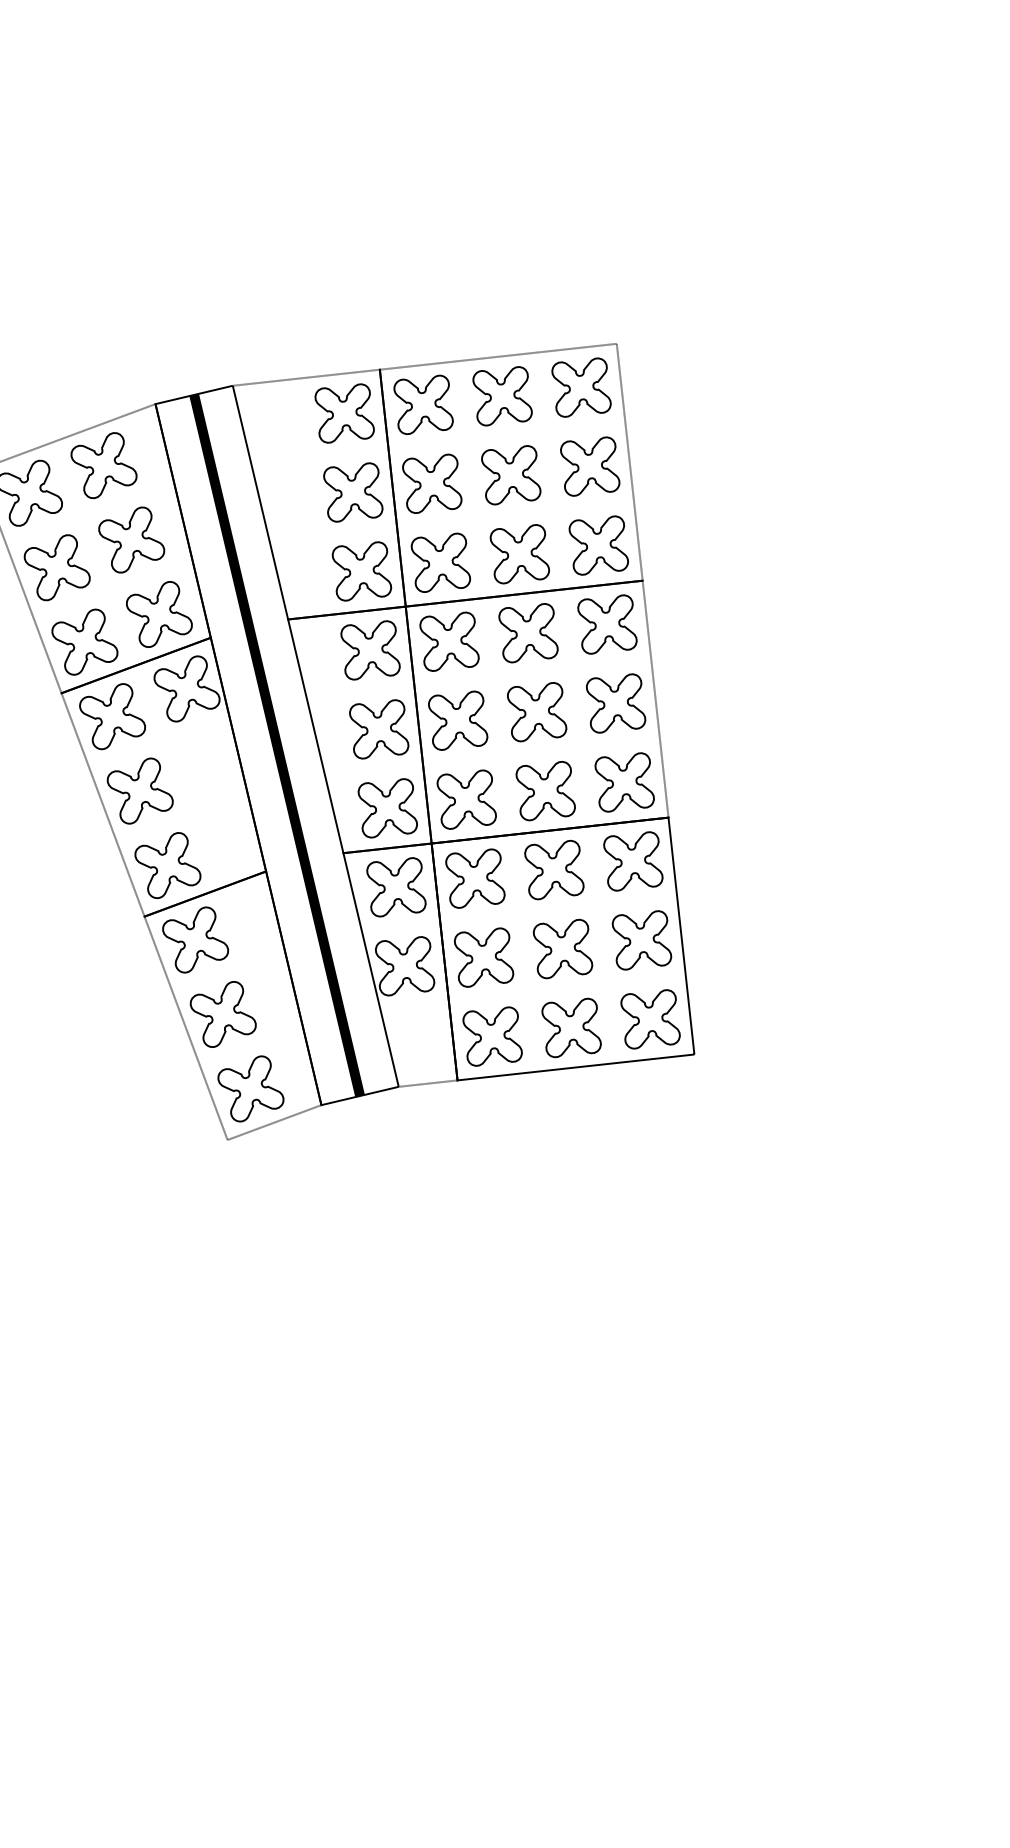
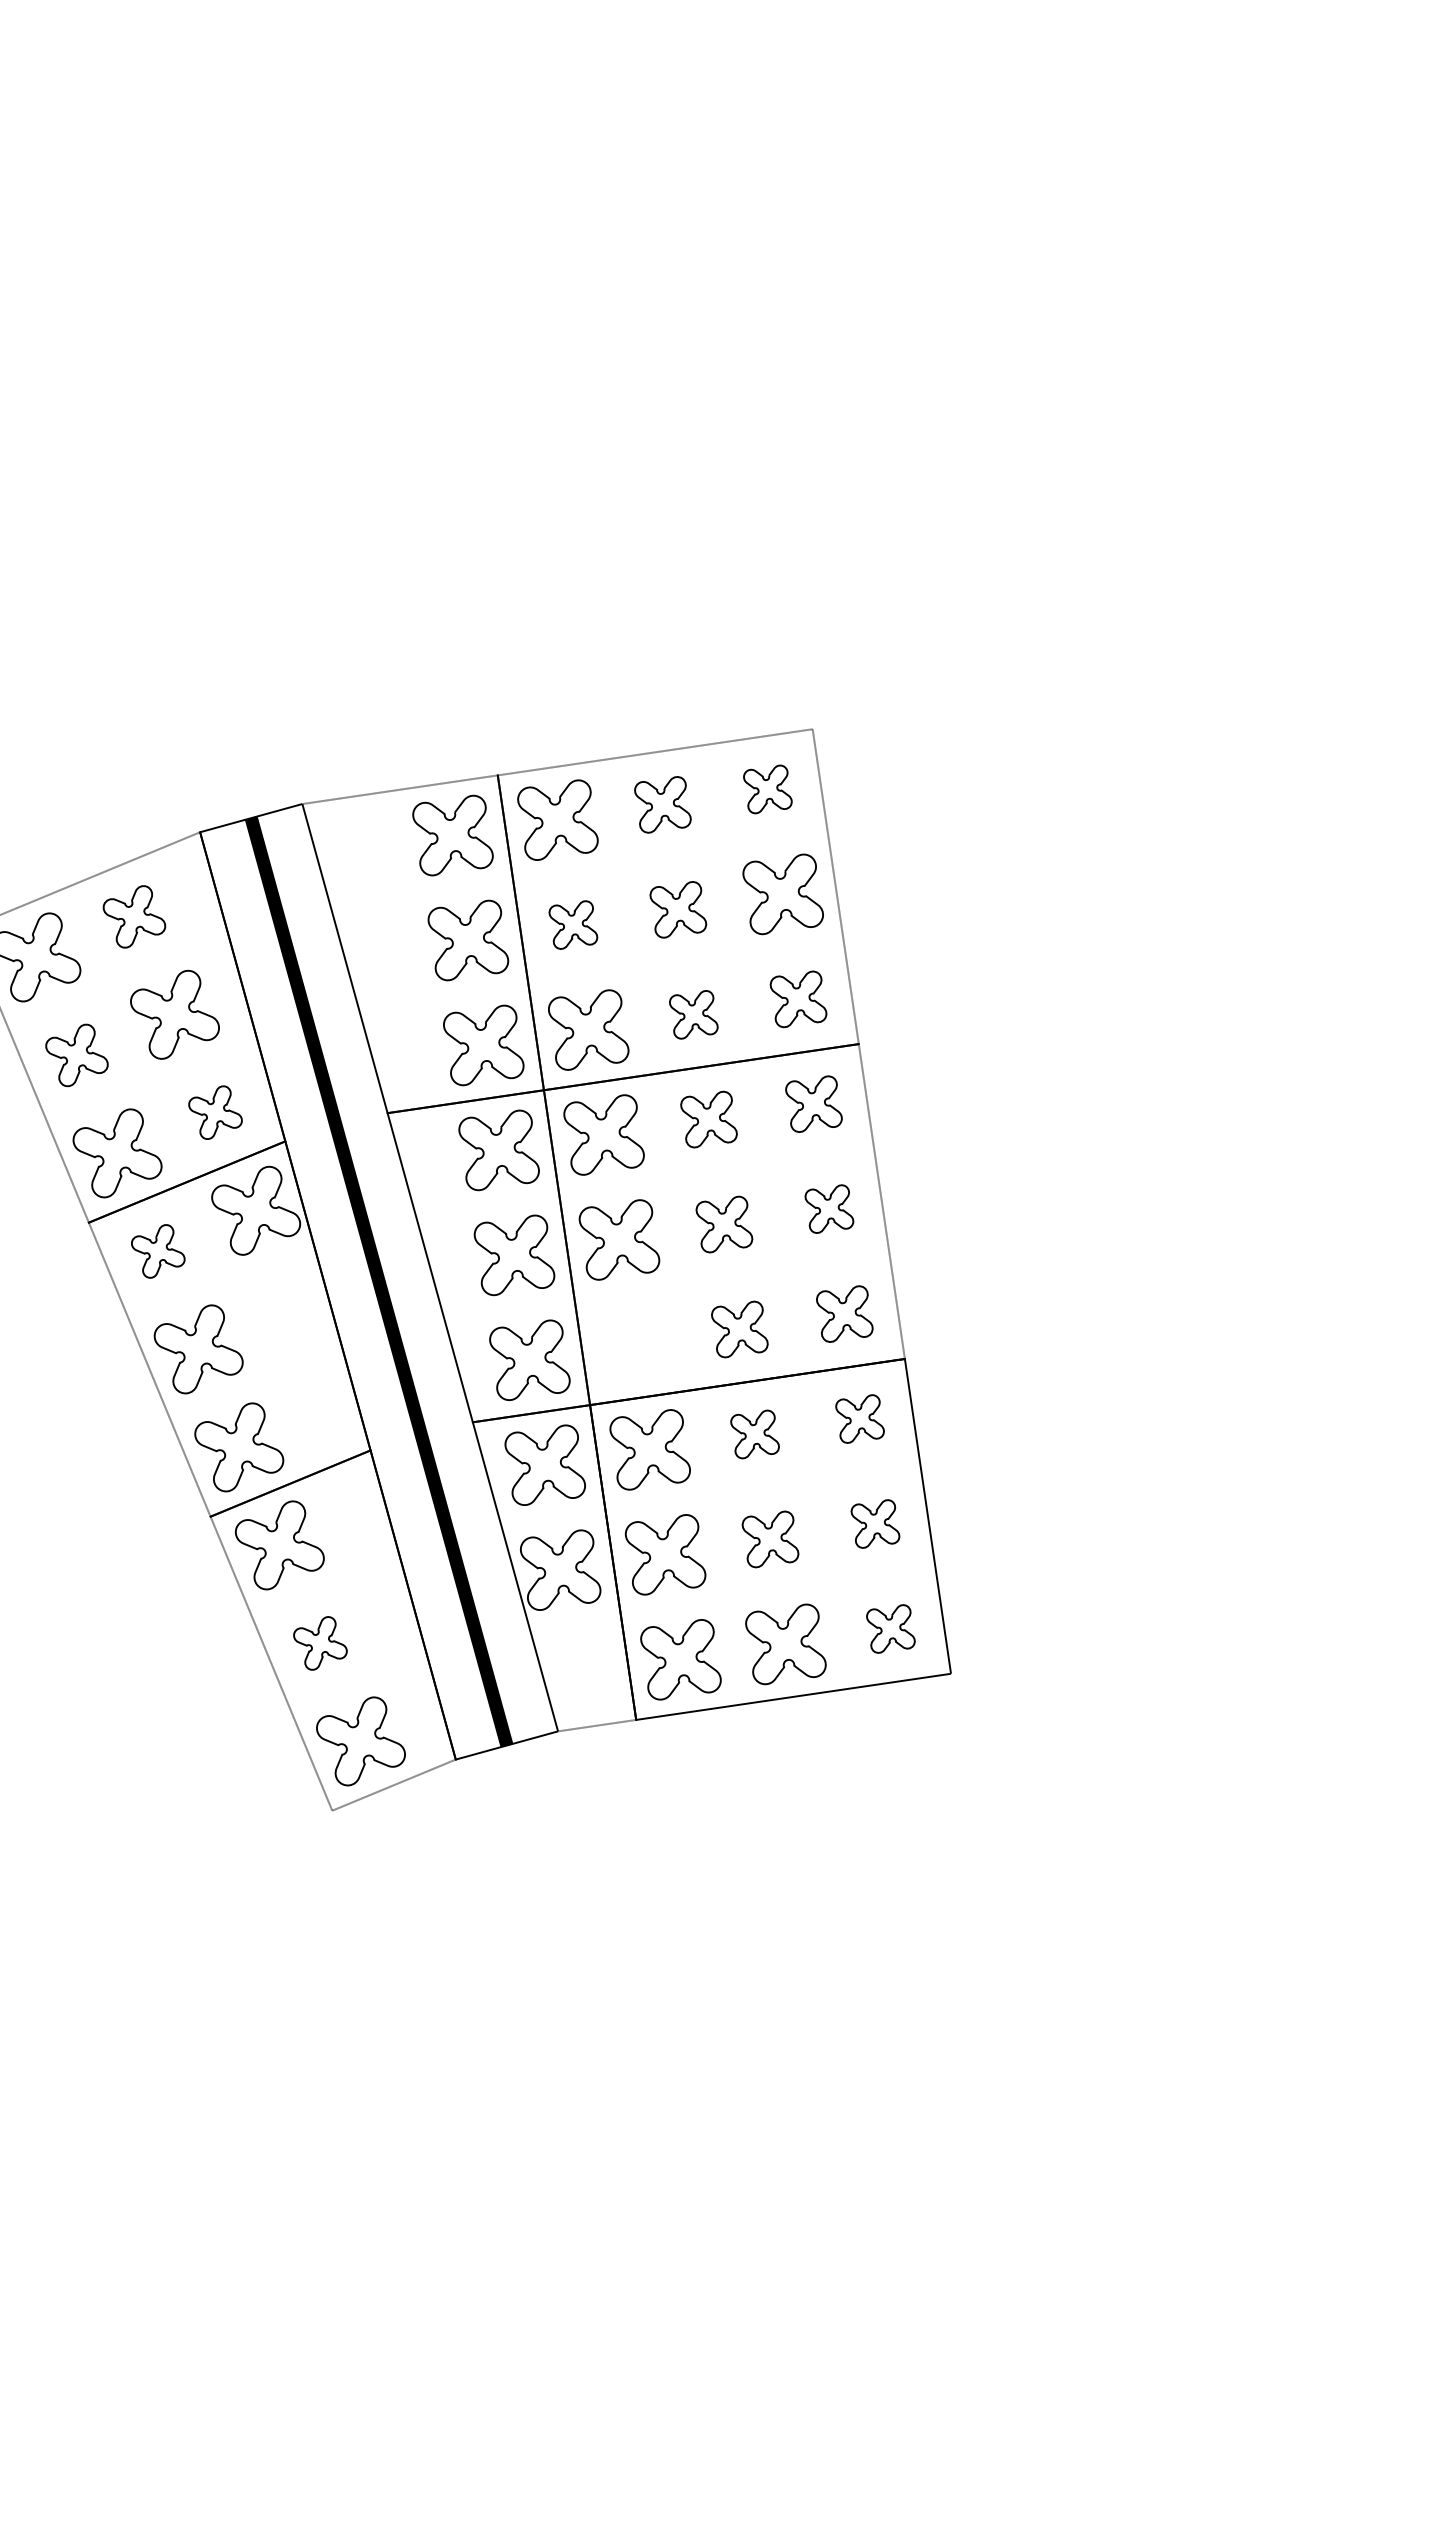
part: (581, 387) -> (767, 789), size x0.6
part: (502, 396) -> (662, 804), size x0.7
part: (104, 465) -> (134, 916), size x0.7
part: (511, 475) -> (678, 909), size x0.7
part: (432, 483) -> (573, 924), size x0.6
part: (598, 545) -> (798, 999), size x0.7
part: (519, 554) -> (693, 1014), size x0.6
part: (56, 567) -> (76, 1055), size x0.7
part: (159, 614) -> (215, 1112), size x0.6
part: (607, 623) -> (813, 1103), size x0.7
part: (528, 633) -> (708, 1119), size x0.7
part: (616, 702) -> (829, 1208), size x0.6
part: (537, 712) -> (724, 1224), size x0.7
part: (112, 716) -> (158, 1251), size x0.6
part: (624, 781) -> (844, 1313), size x0.7
part: (545, 791) -> (739, 1329), size x0.7
part: (466, 799) -> (634, 1344), removed
part: (632, 860) -> (859, 1418), size x0.6
part: (553, 870) -> (754, 1434), size x0.6
part: (642, 939) -> (875, 1523), size x0.6
part: (562, 949) -> (770, 1539), size x0.7
part: (223, 1014) -> (320, 1643), size x0.6
part: (650, 1018) -> (890, 1628), size x0.6

